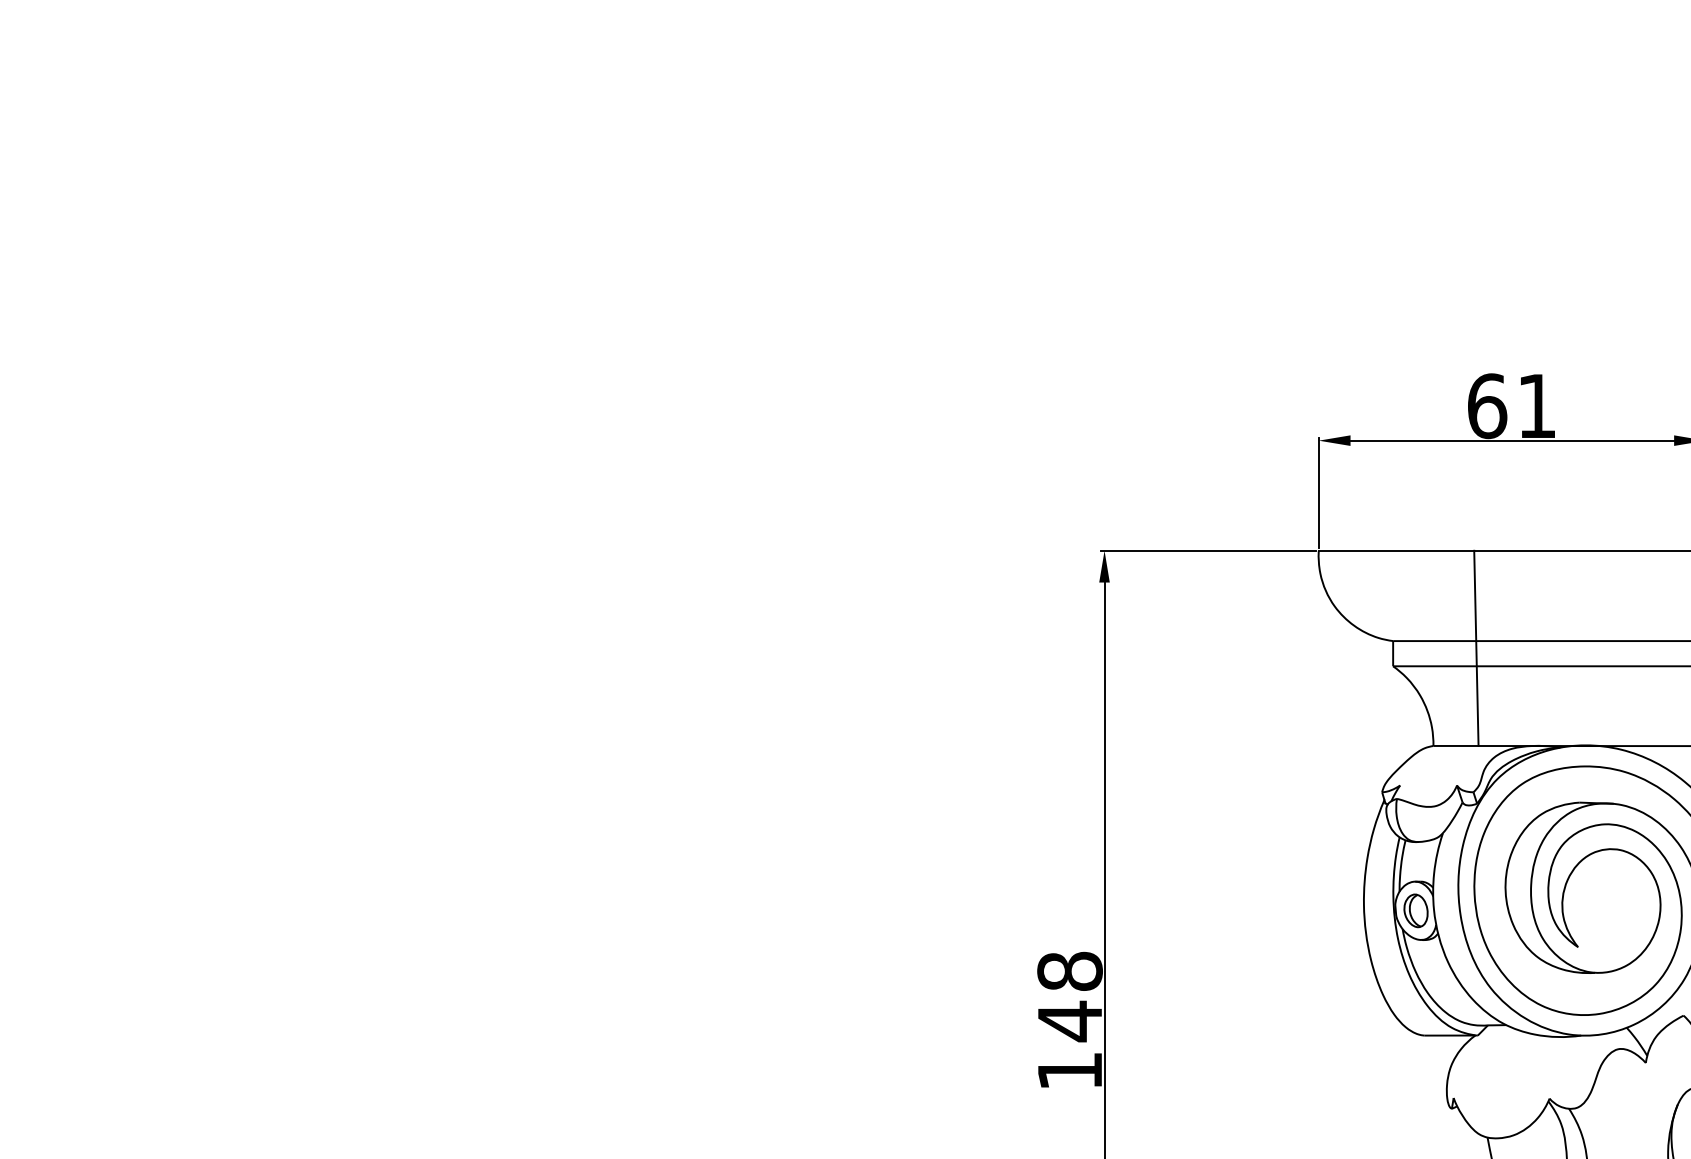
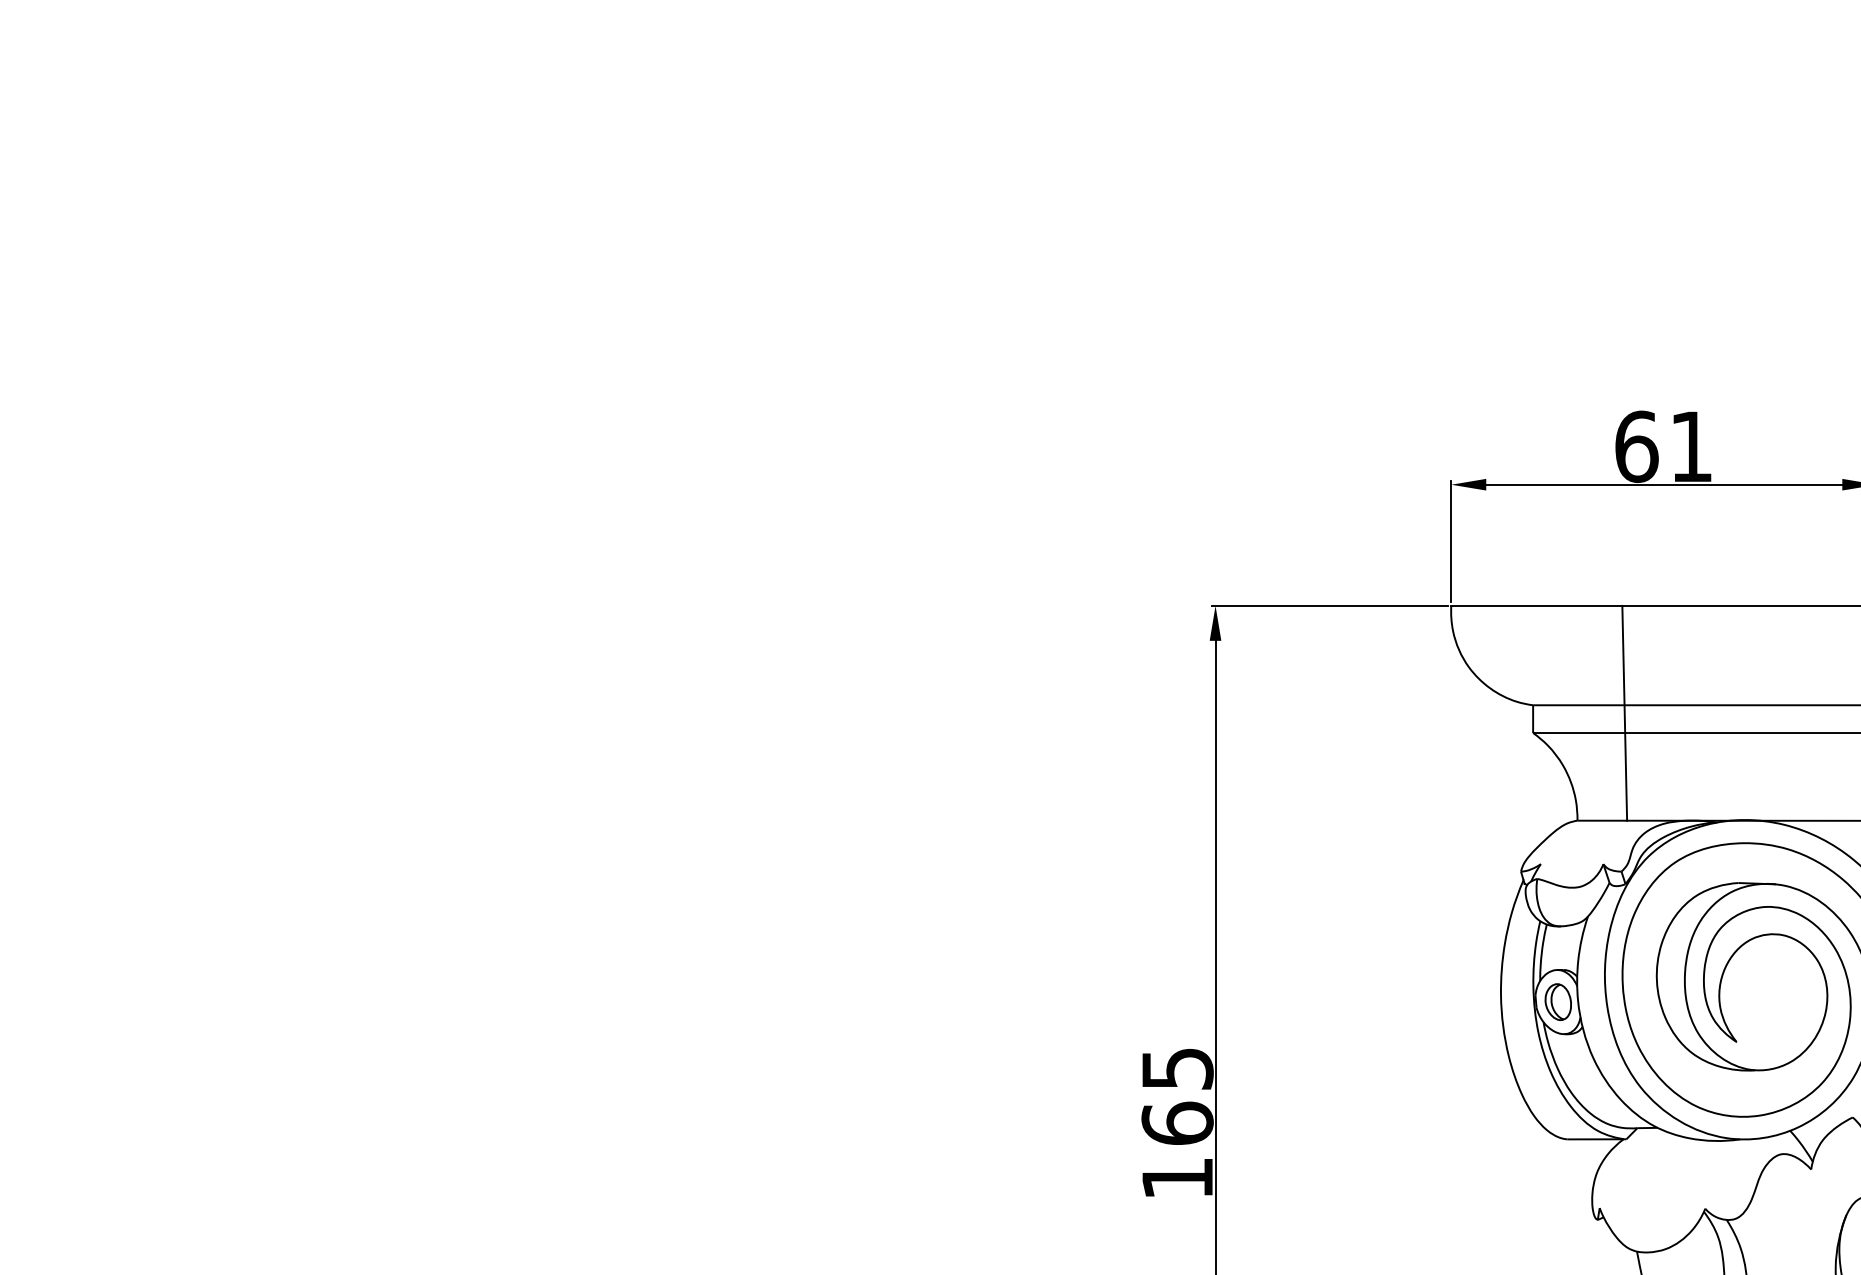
text: (1069, 996) -> (1176, 1096), 148 -> 165

